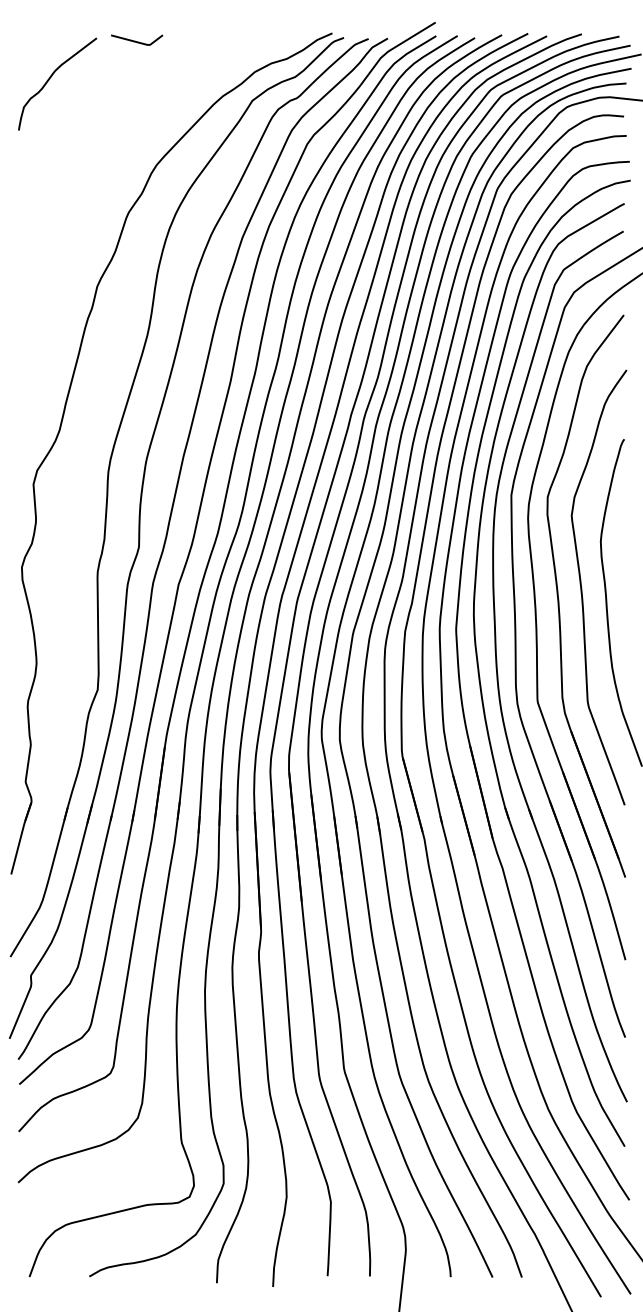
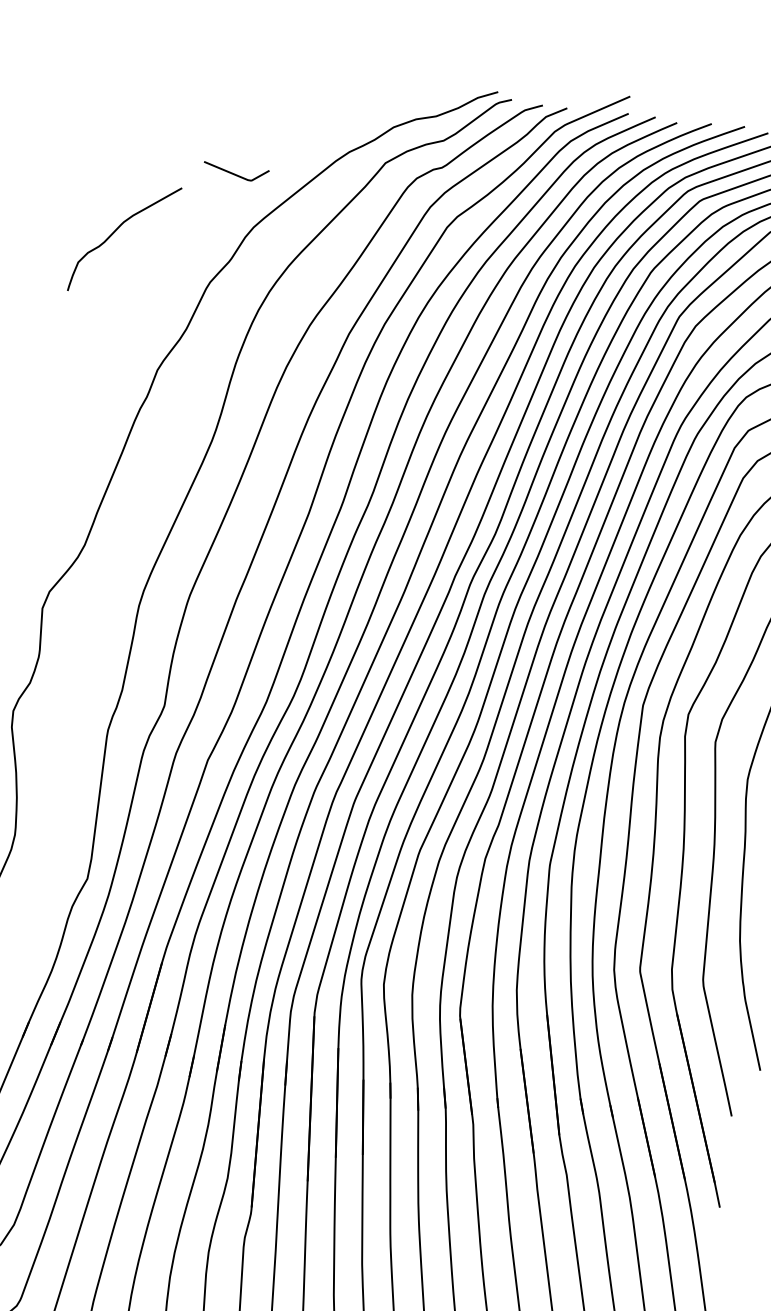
line: (137, 41) -> (236, 174), moved
curve: (51, 77) -> (118, 229), moved

